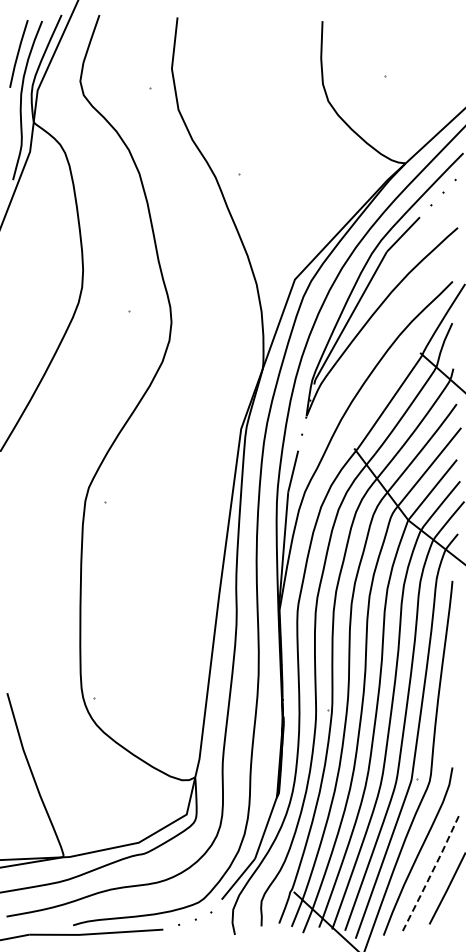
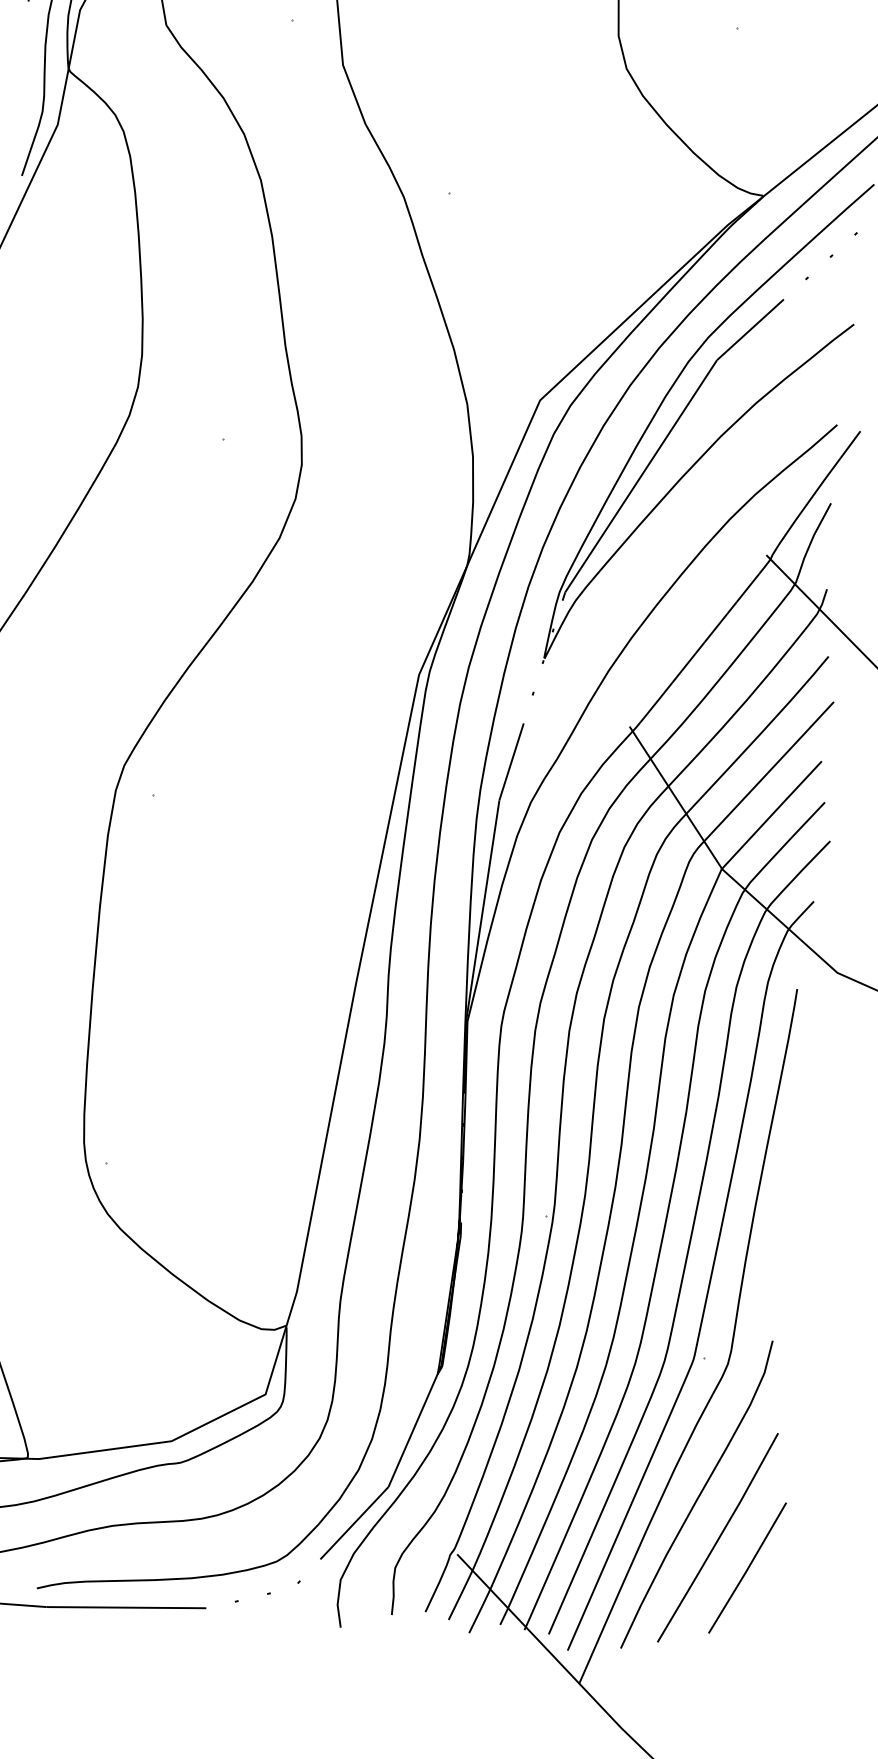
line: (431, 874) -> (719, 1539), dashed -> solid

